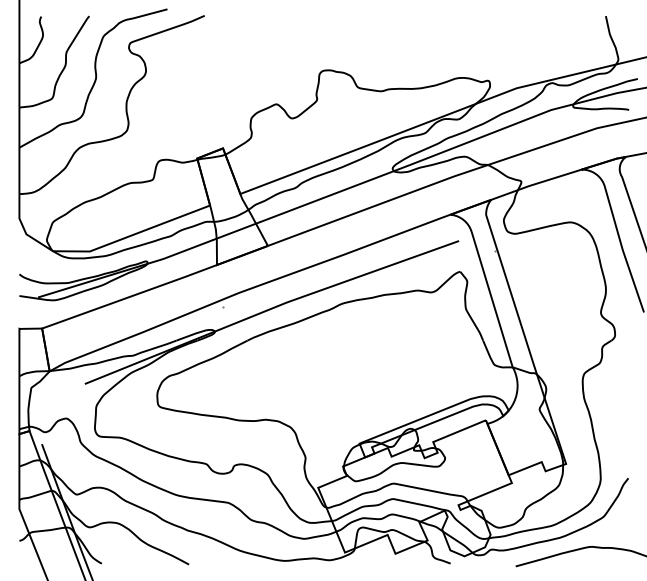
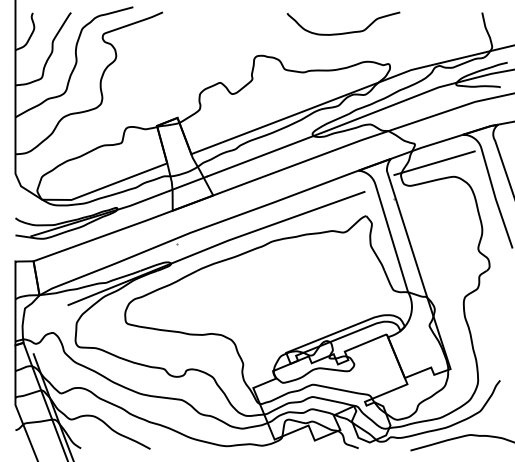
curve: (431, 41) -> (343, 32), added
line: (545, 205) -> (434, 163), added

